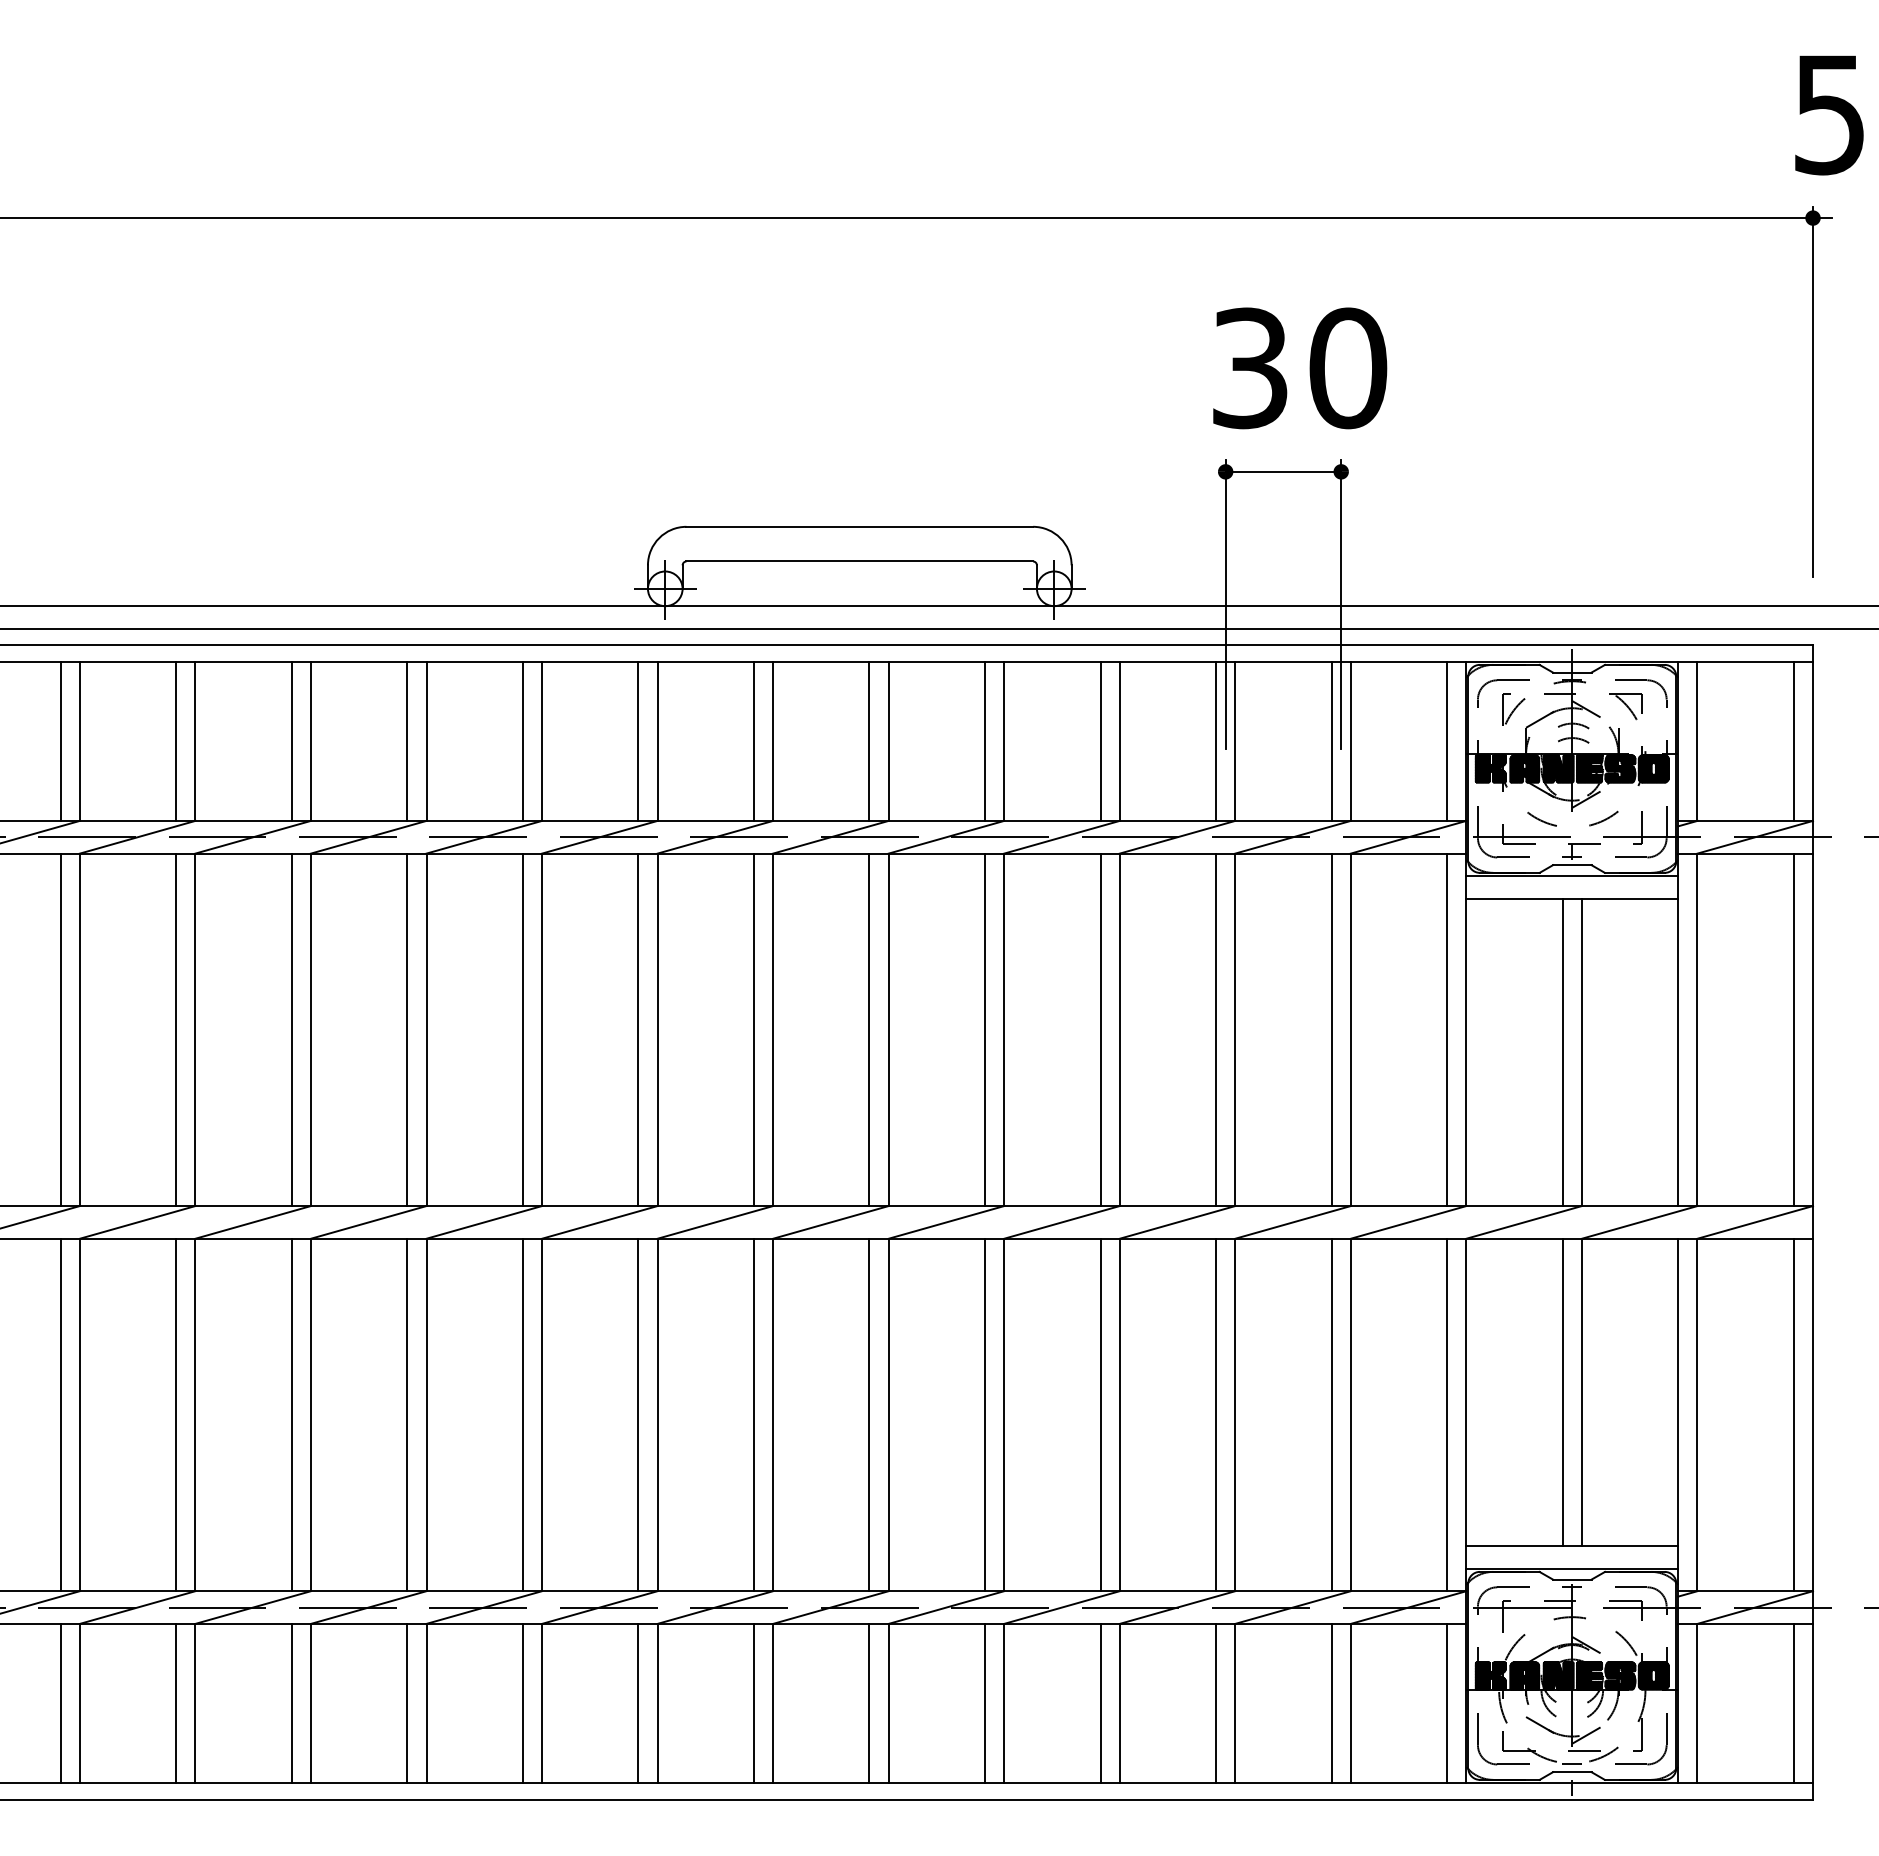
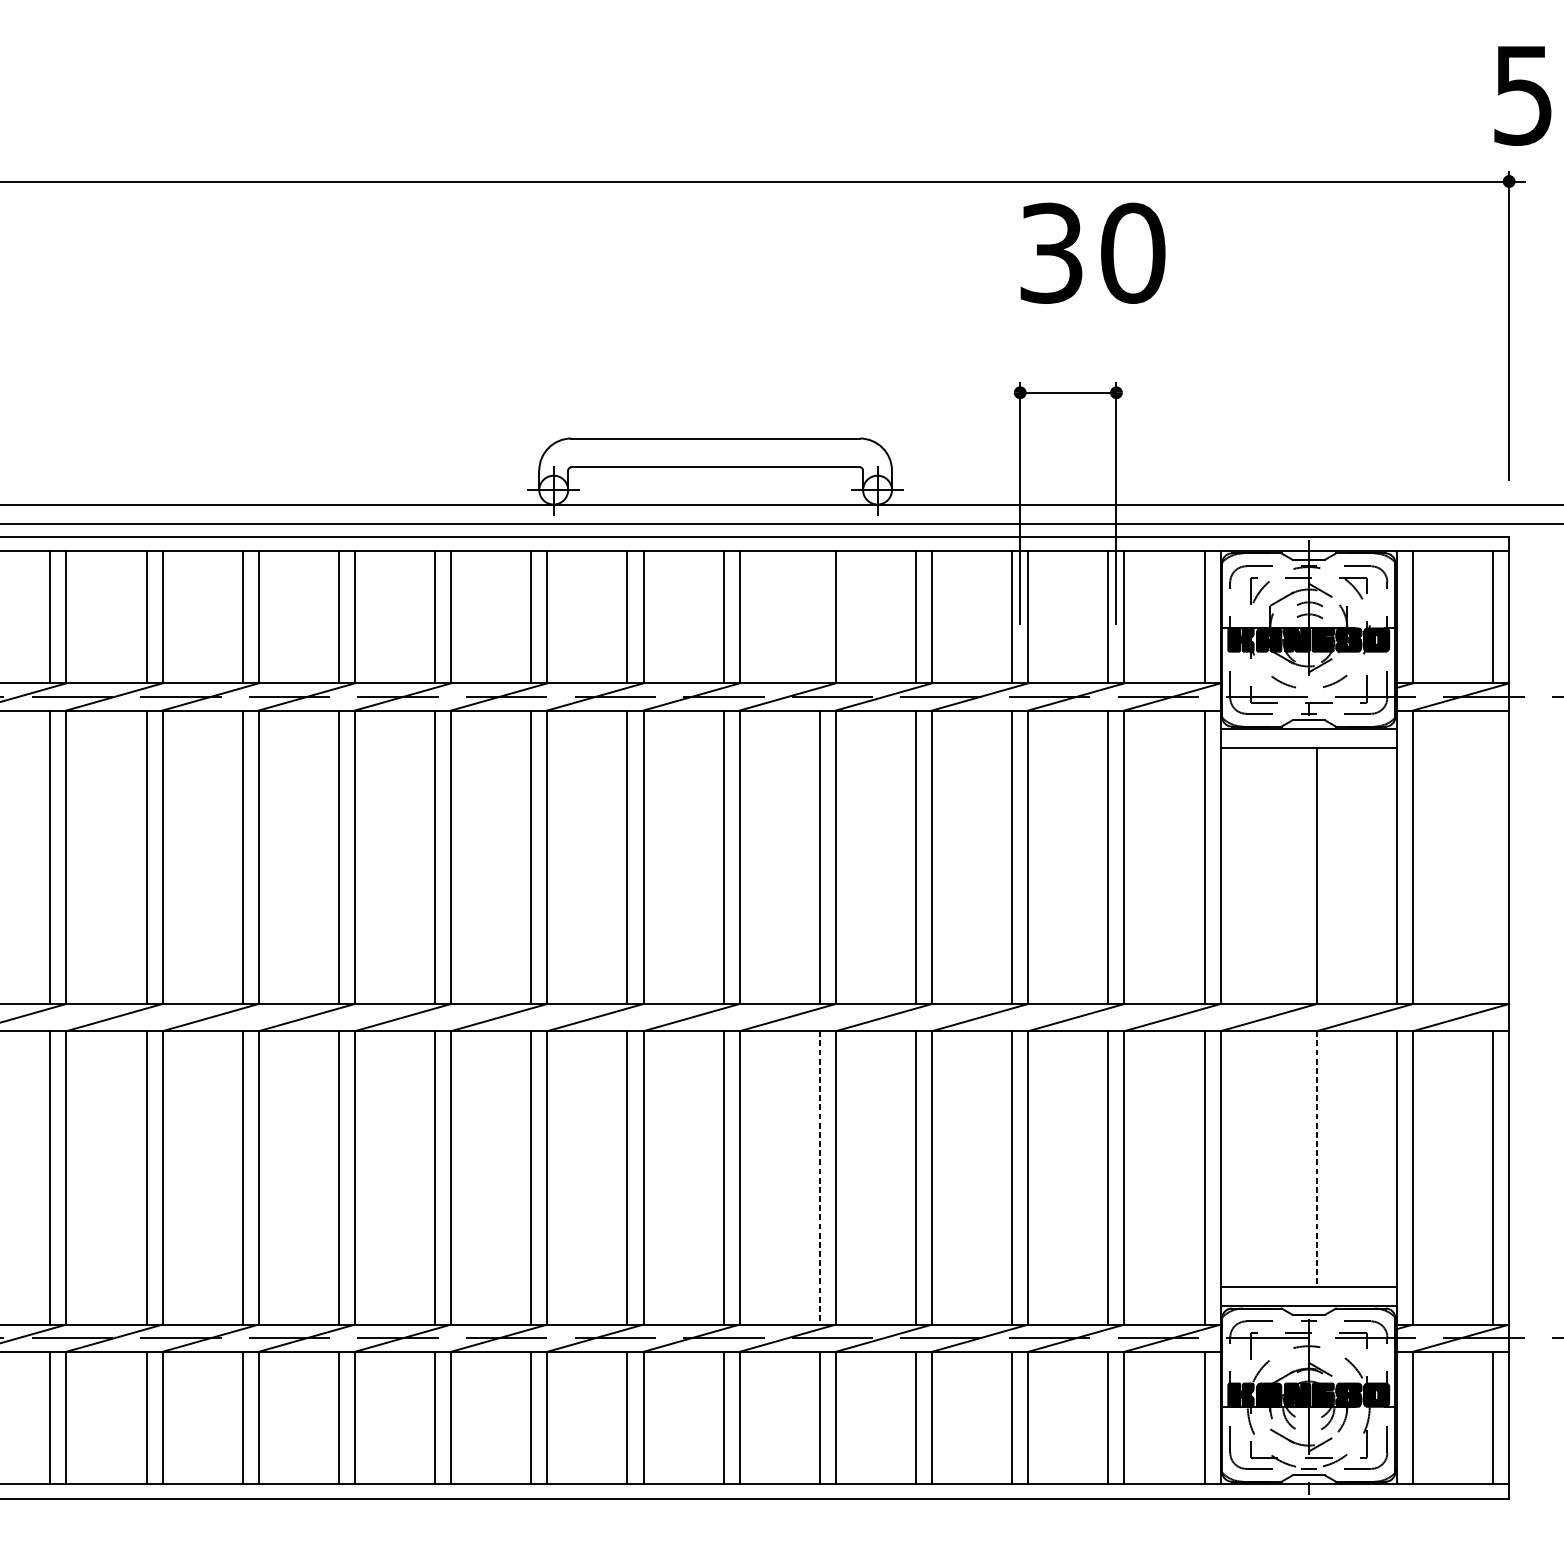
text: (1300, 368) -> (1093, 253), moved
line: (984, 741) -> (819, 617), removed
line: (1793, 1029) -> (1492, 856), removed
line: (1562, 1052) -> (1300, 876), removed
line: (1562, 1391) -> (1300, 1158), removed
line: (1581, 1392) -> (1316, 1159), solid -> dashed
line: (984, 1415) -> (819, 1178), solid -> dashed

